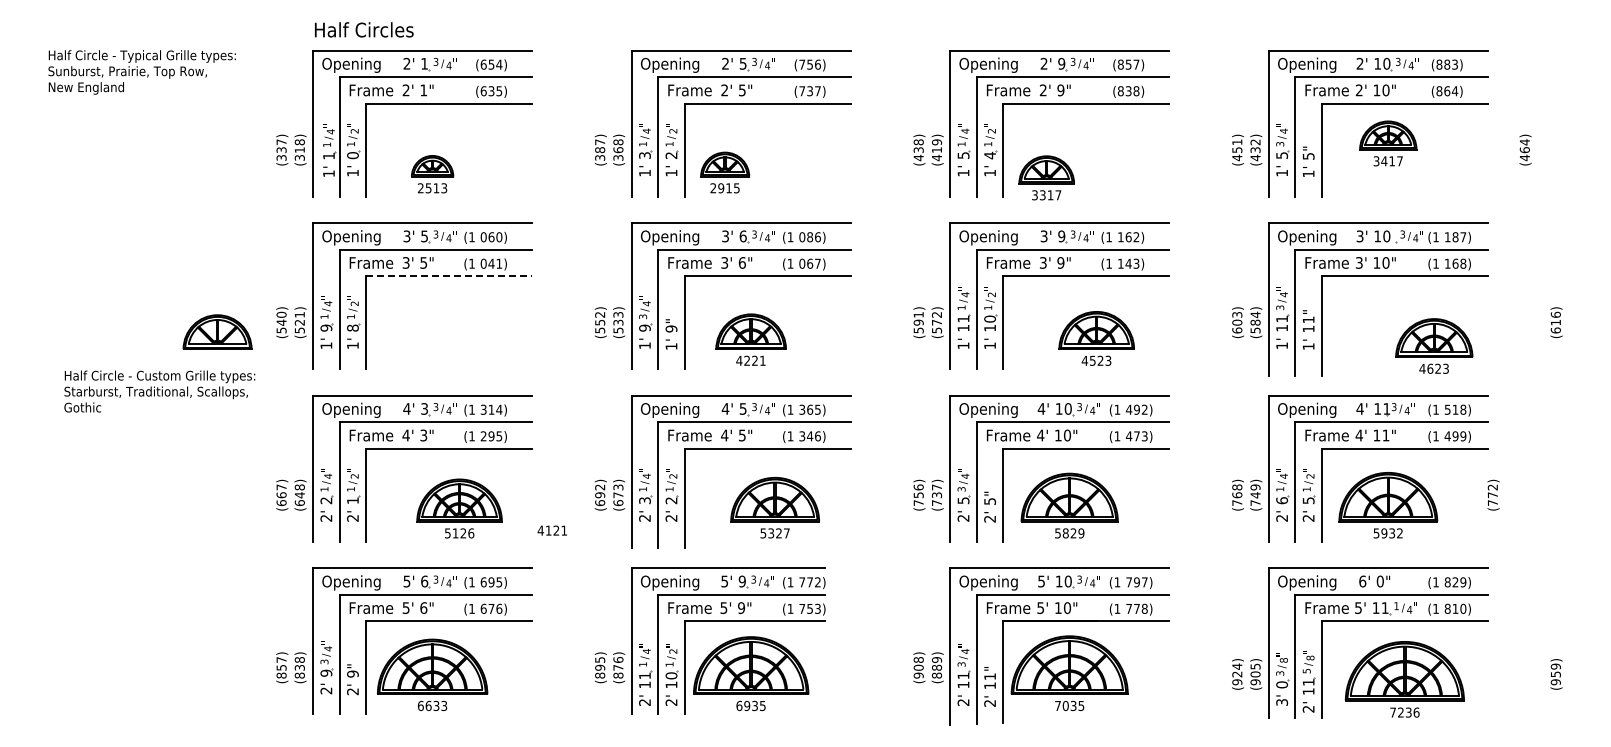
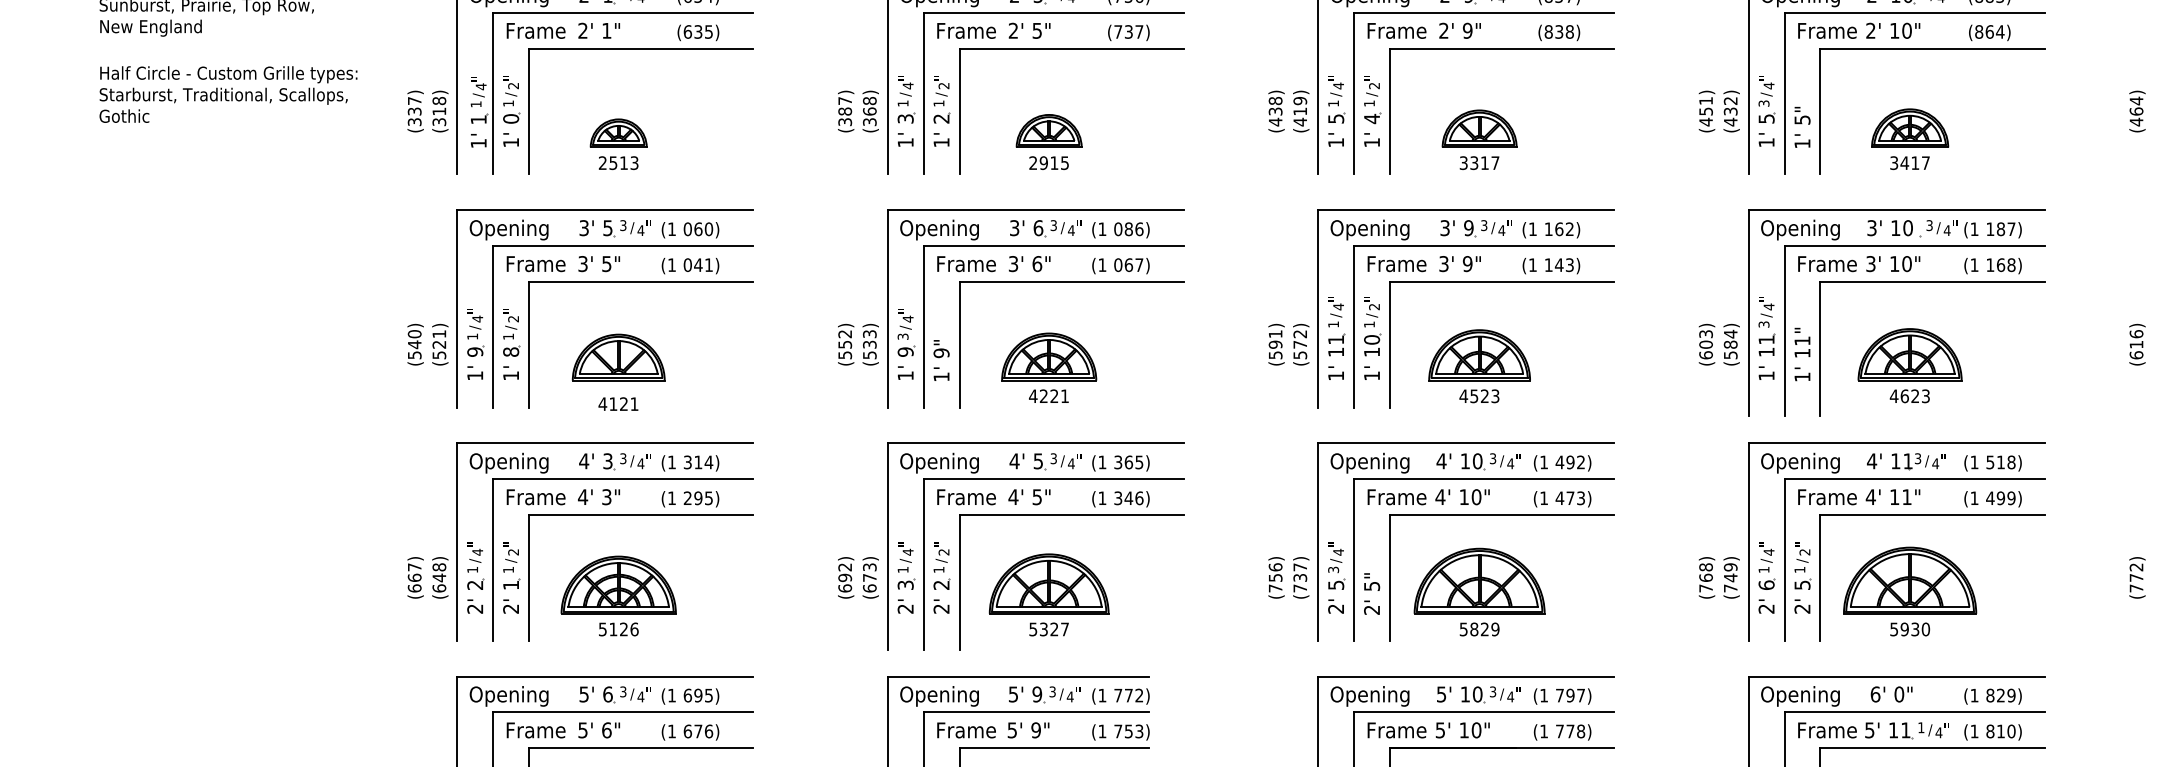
part: (1388, 143) -> (1910, 139), moved
text: (1525, 149) -> (2137, 110), moved
part: (725, 172) -> (1049, 141), moved
part: (1046, 177) -> (1479, 139), moved
line: (449, 276) -> (641, 282), dashed -> solid
part: (217, 331) -> (618, 356), moved
part: (1096, 338) -> (1479, 366), moved
part: (1434, 345) -> (1910, 364), moved
text: (159, 391) -> (228, 94), moved
text: (1493, 494) -> (2137, 576), moved
part: (774, 507) -> (1048, 594), moved
part: (459, 508) -> (618, 595), moved
text: (551, 530) -> (617, 403), moved
text: (1400, 533) -> (1926, 629), 5932 -> 5930

